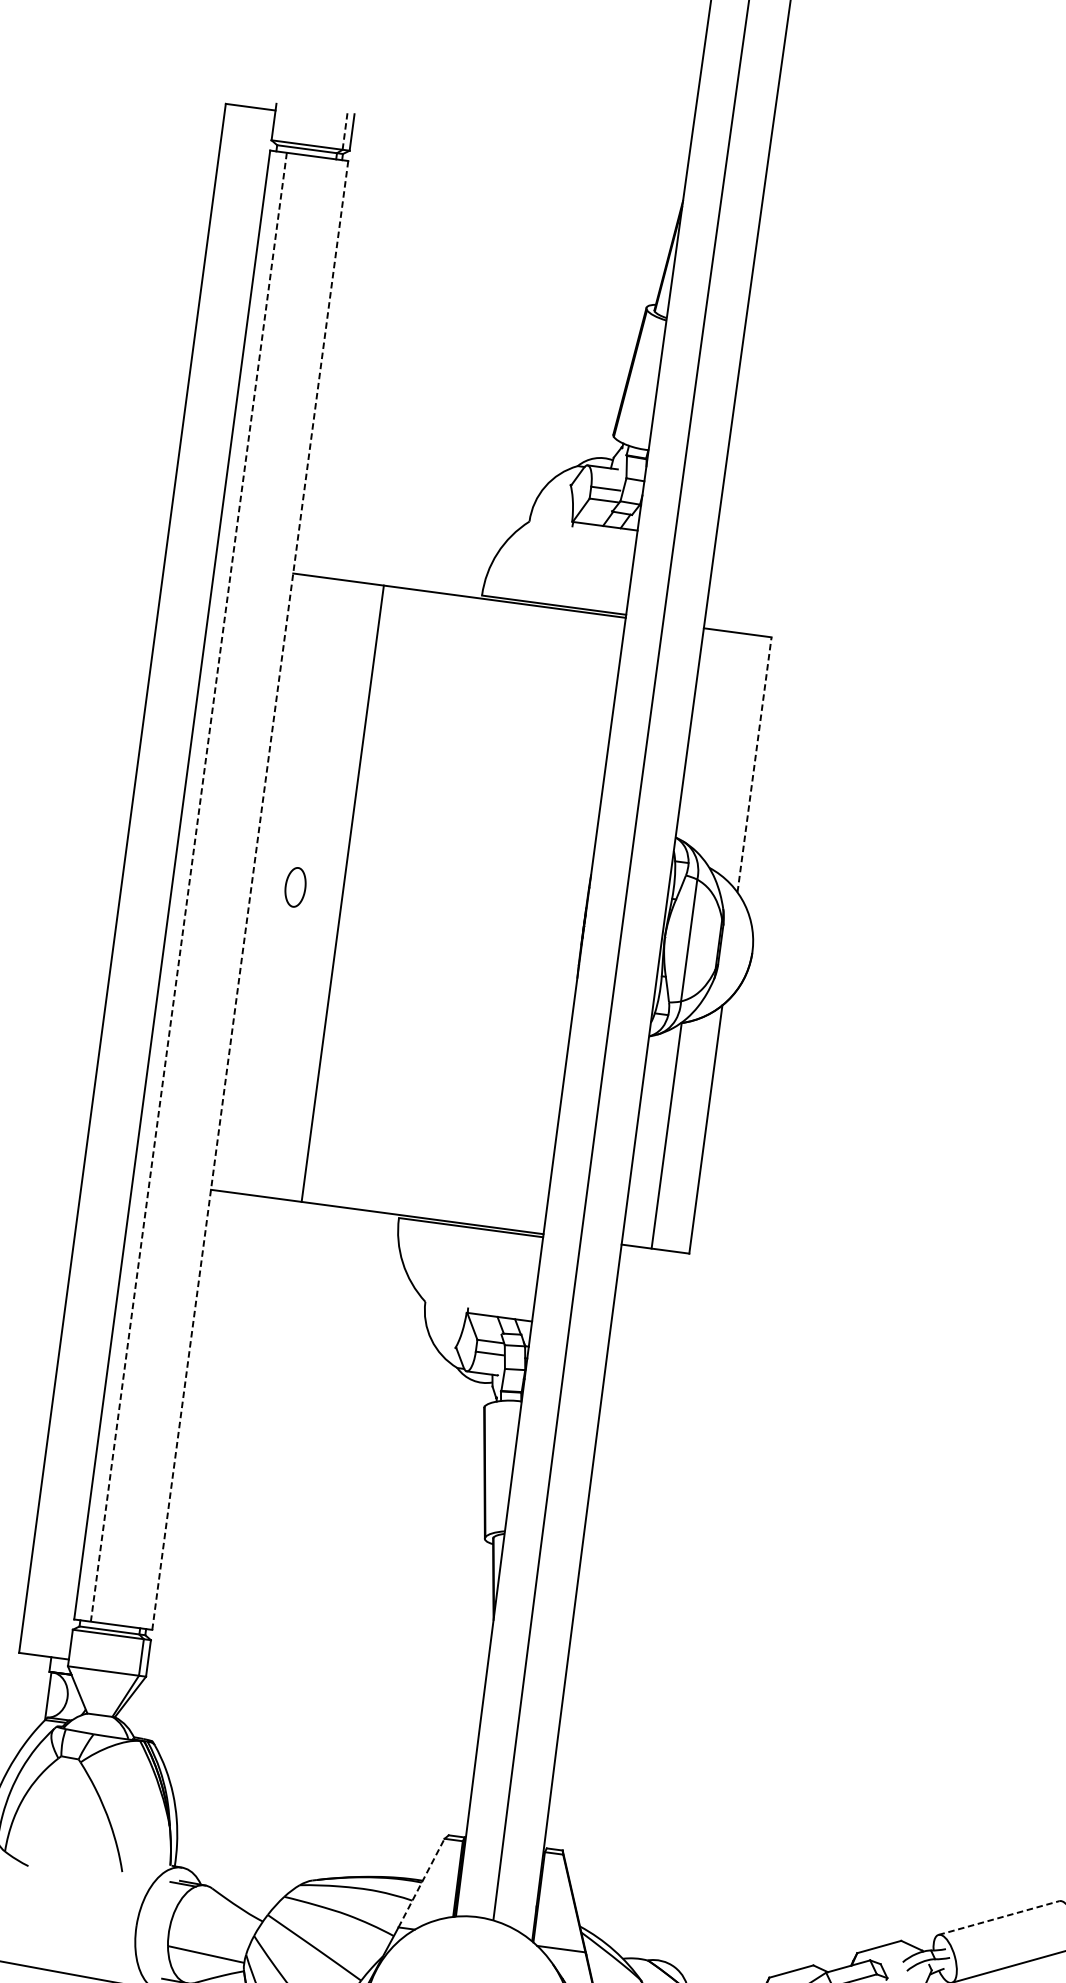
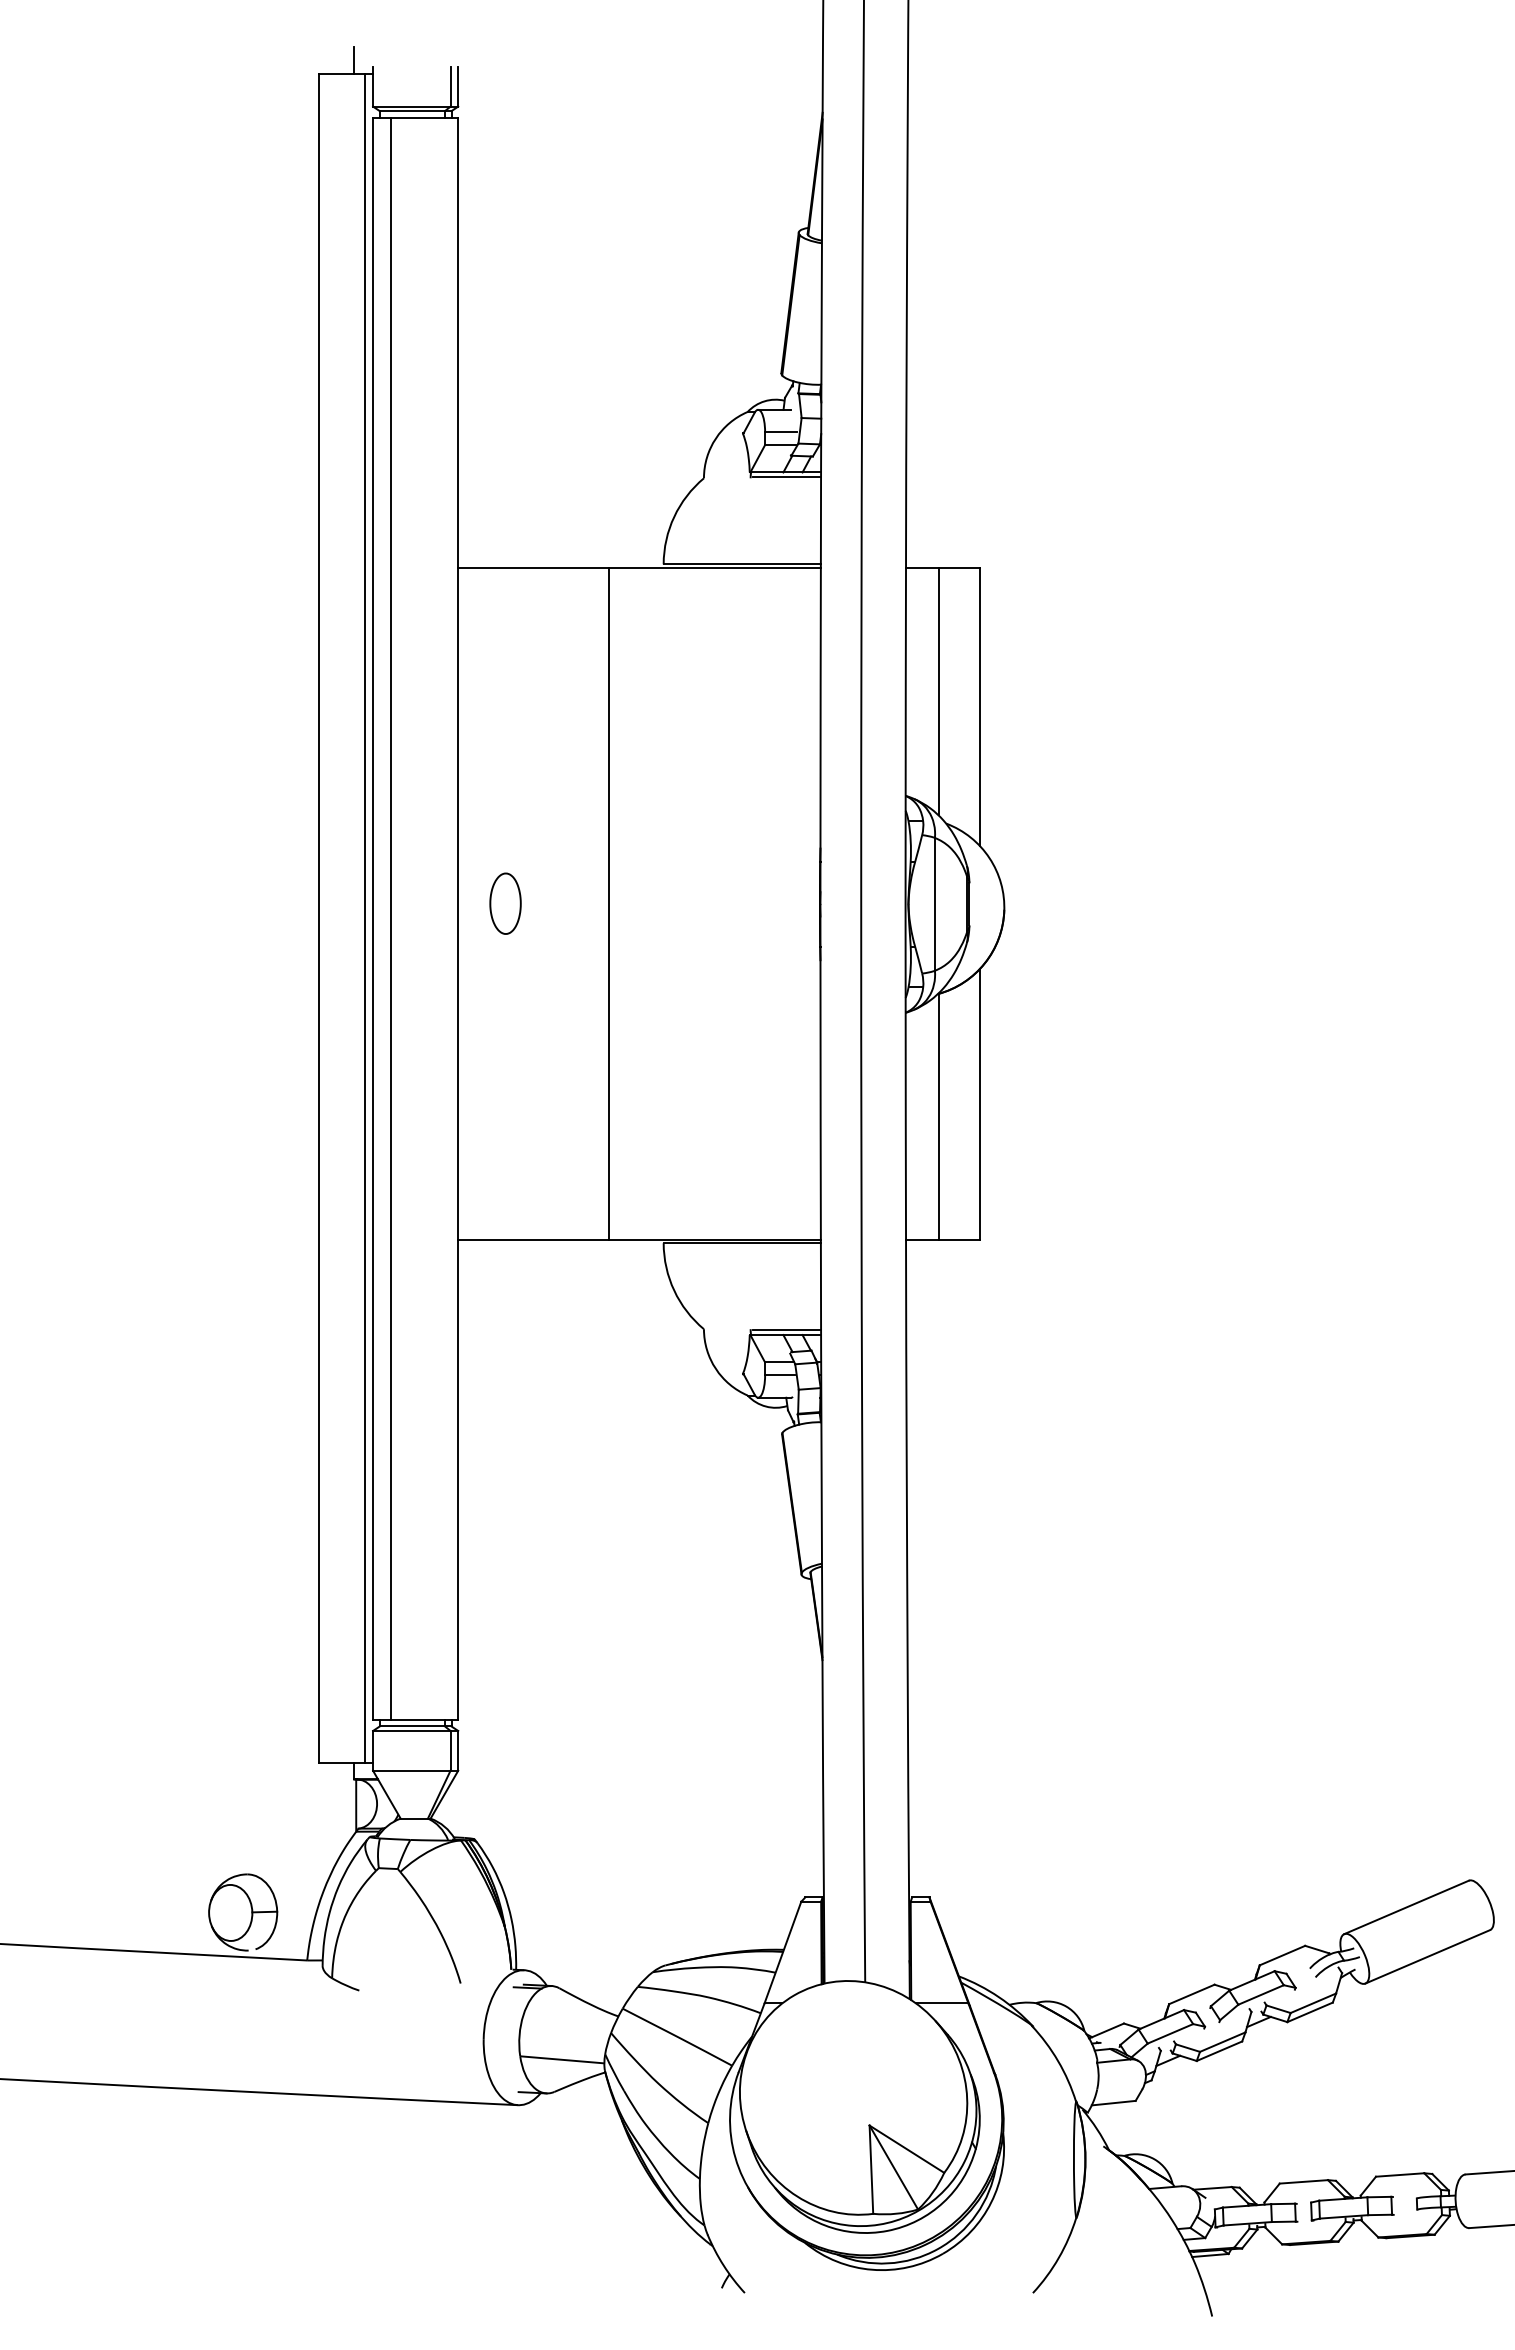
line: (259, 95) -> (353, 60), added
line: (345, 131) -> (450, 86), dashed -> solid
line: (606, 531) -> (787, 477), added
line: (718, 745) -> (938, 691), added
line: (754, 764) -> (979, 706), dashed -> solid
line: (164, 883) -> (364, 918), added
line: (189, 887) -> (391, 918), dashed -> solid
part: (295, 887) -> (505, 903), size x1.43
line: (343, 893) -> (609, 903), moved
line: (250, 895) -> (458, 918), dashed -> solid
line: (501, 1313) -> (787, 1330), added
line: (421, 1883) -> (782, 1952), dashed -> solid
line: (998, 1918) -> (1406, 1907), dashed -> solid

